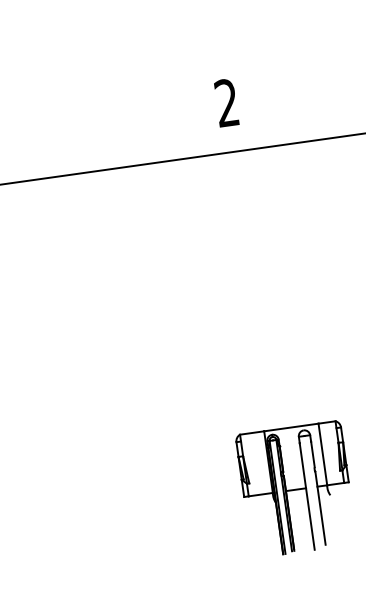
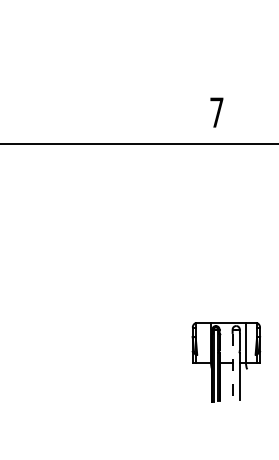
text: (226, 102) -> (216, 112), 2 -> 7
line: (307, 497) -> (232, 368), solid -> dashed

